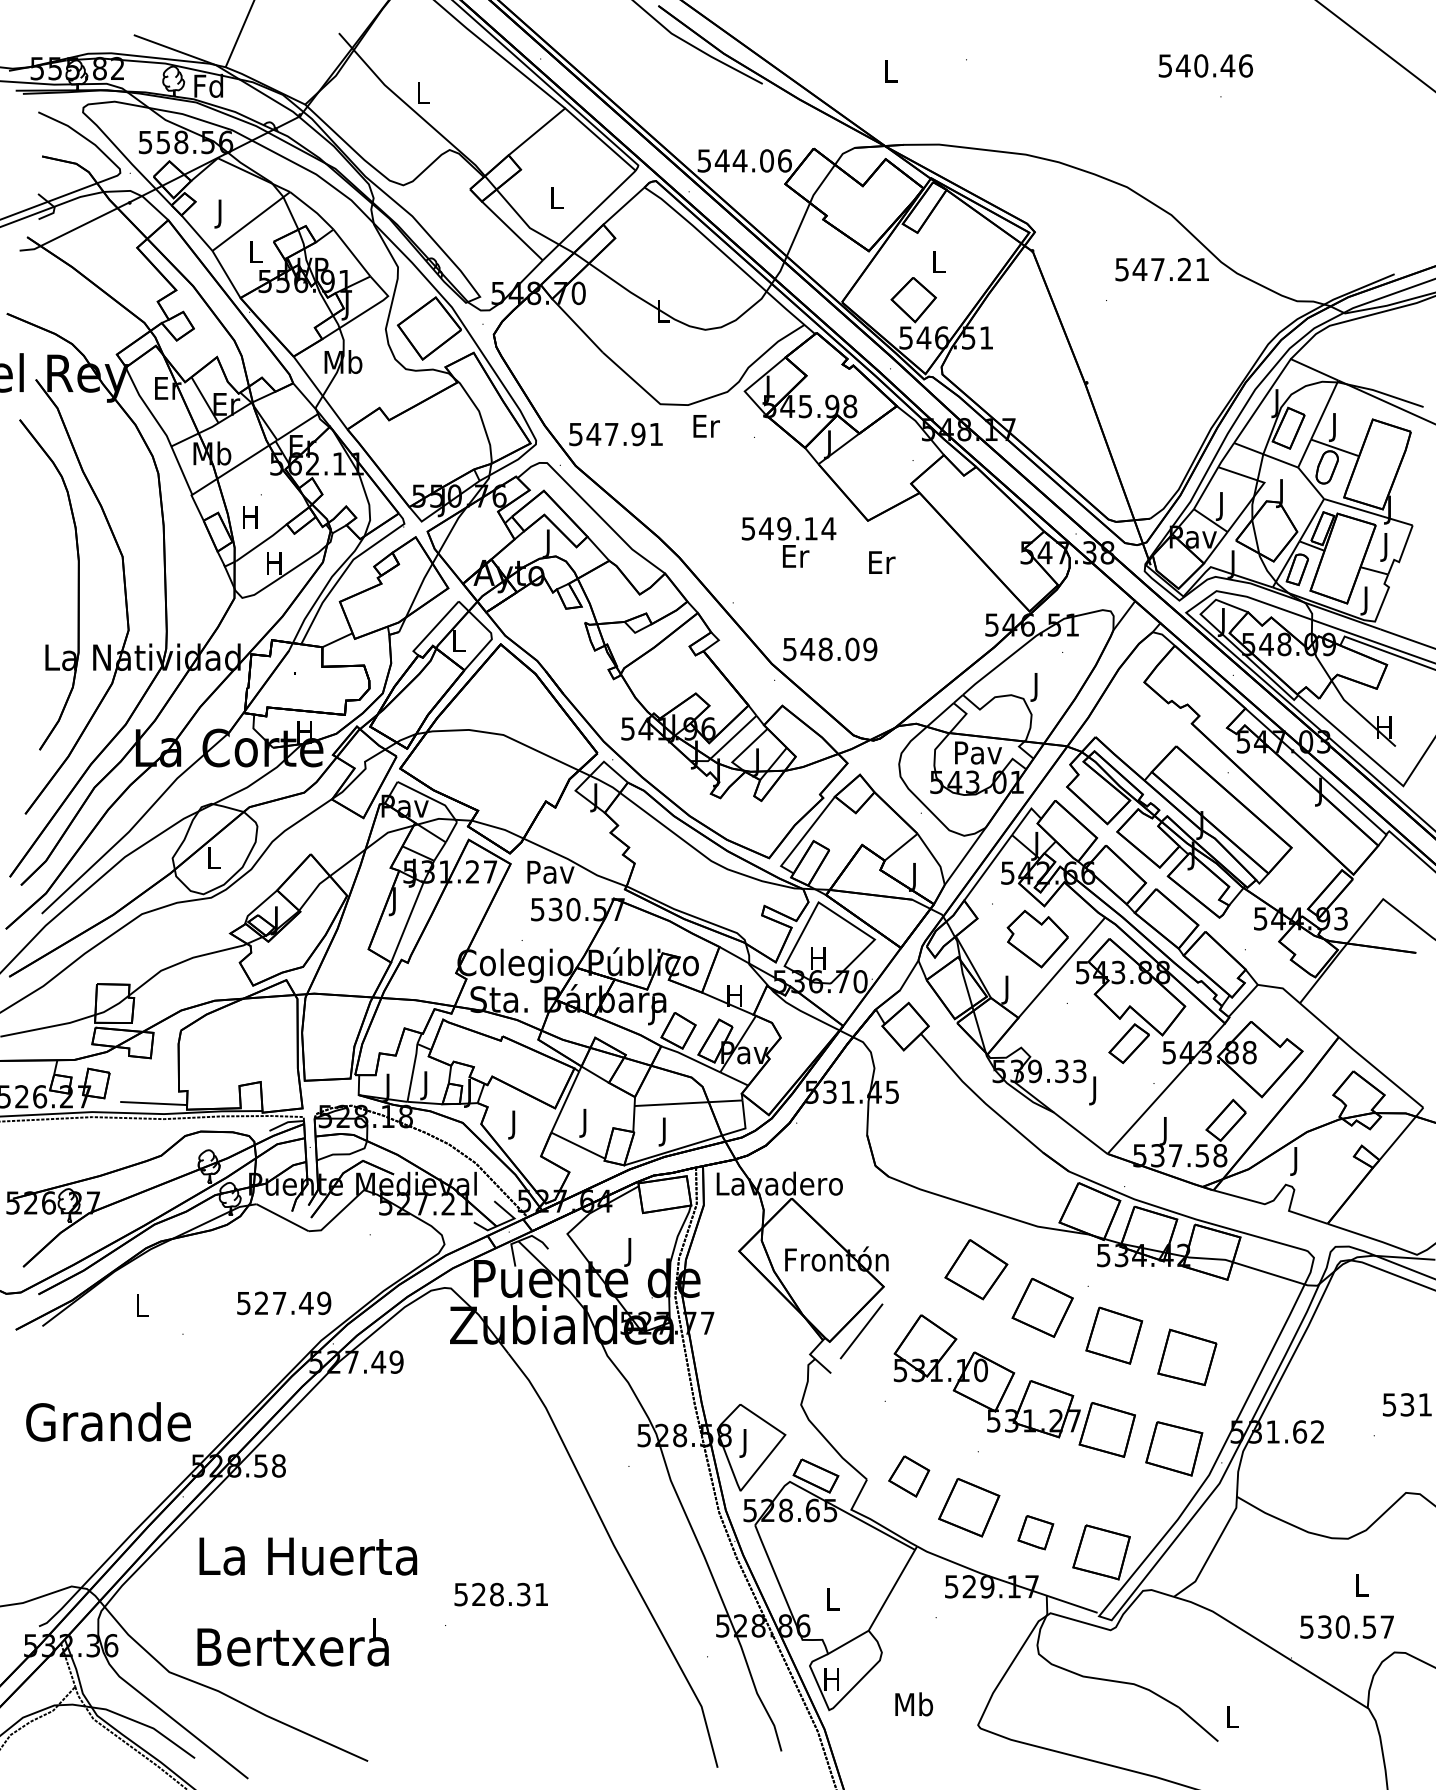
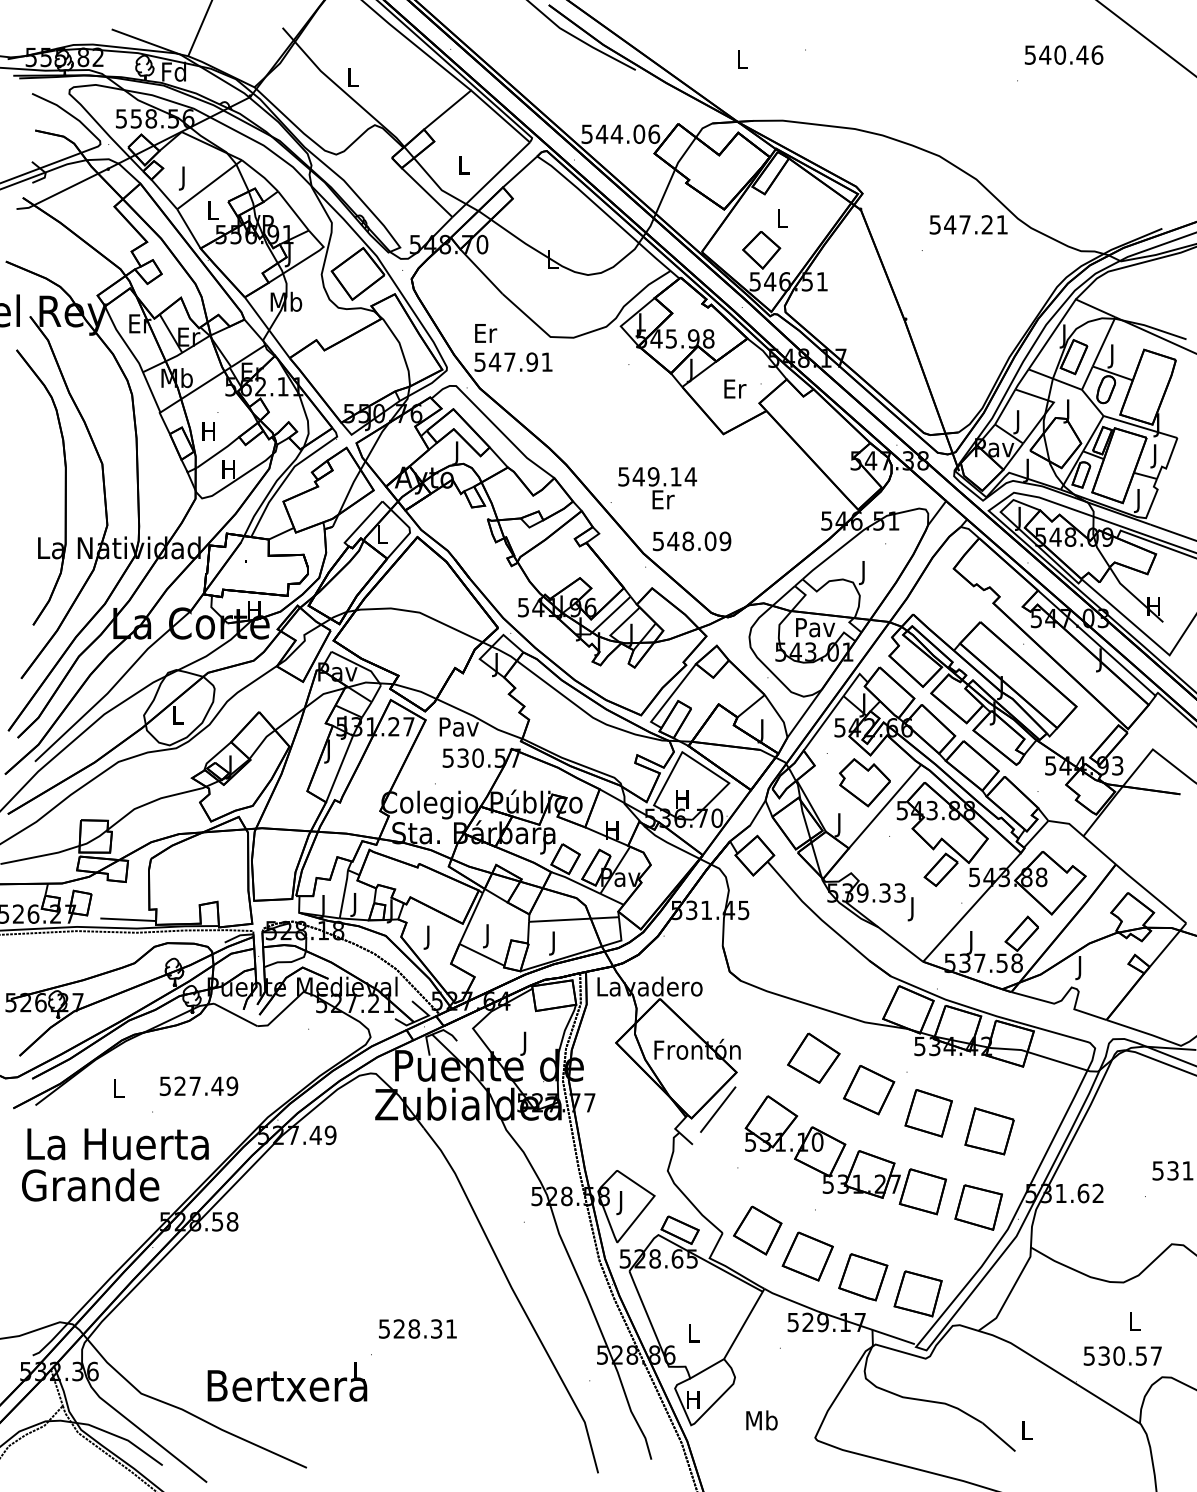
text: (1205, 65) -> (1063, 54), moved
text: (707, 426) -> (486, 333), moved
text: (788, 542) -> (657, 488), moved
text: (882, 562) -> (735, 388), moved
text: (283, 1302) -> (198, 1085), moved
part: (908, 1476) -> (757, 1230), size x1.43
part: (1036, 1532) -> (863, 1277), size x1.67
text: (307, 1556) -> (117, 1144), moved
text: (293, 1642) -> (287, 1381), moved

